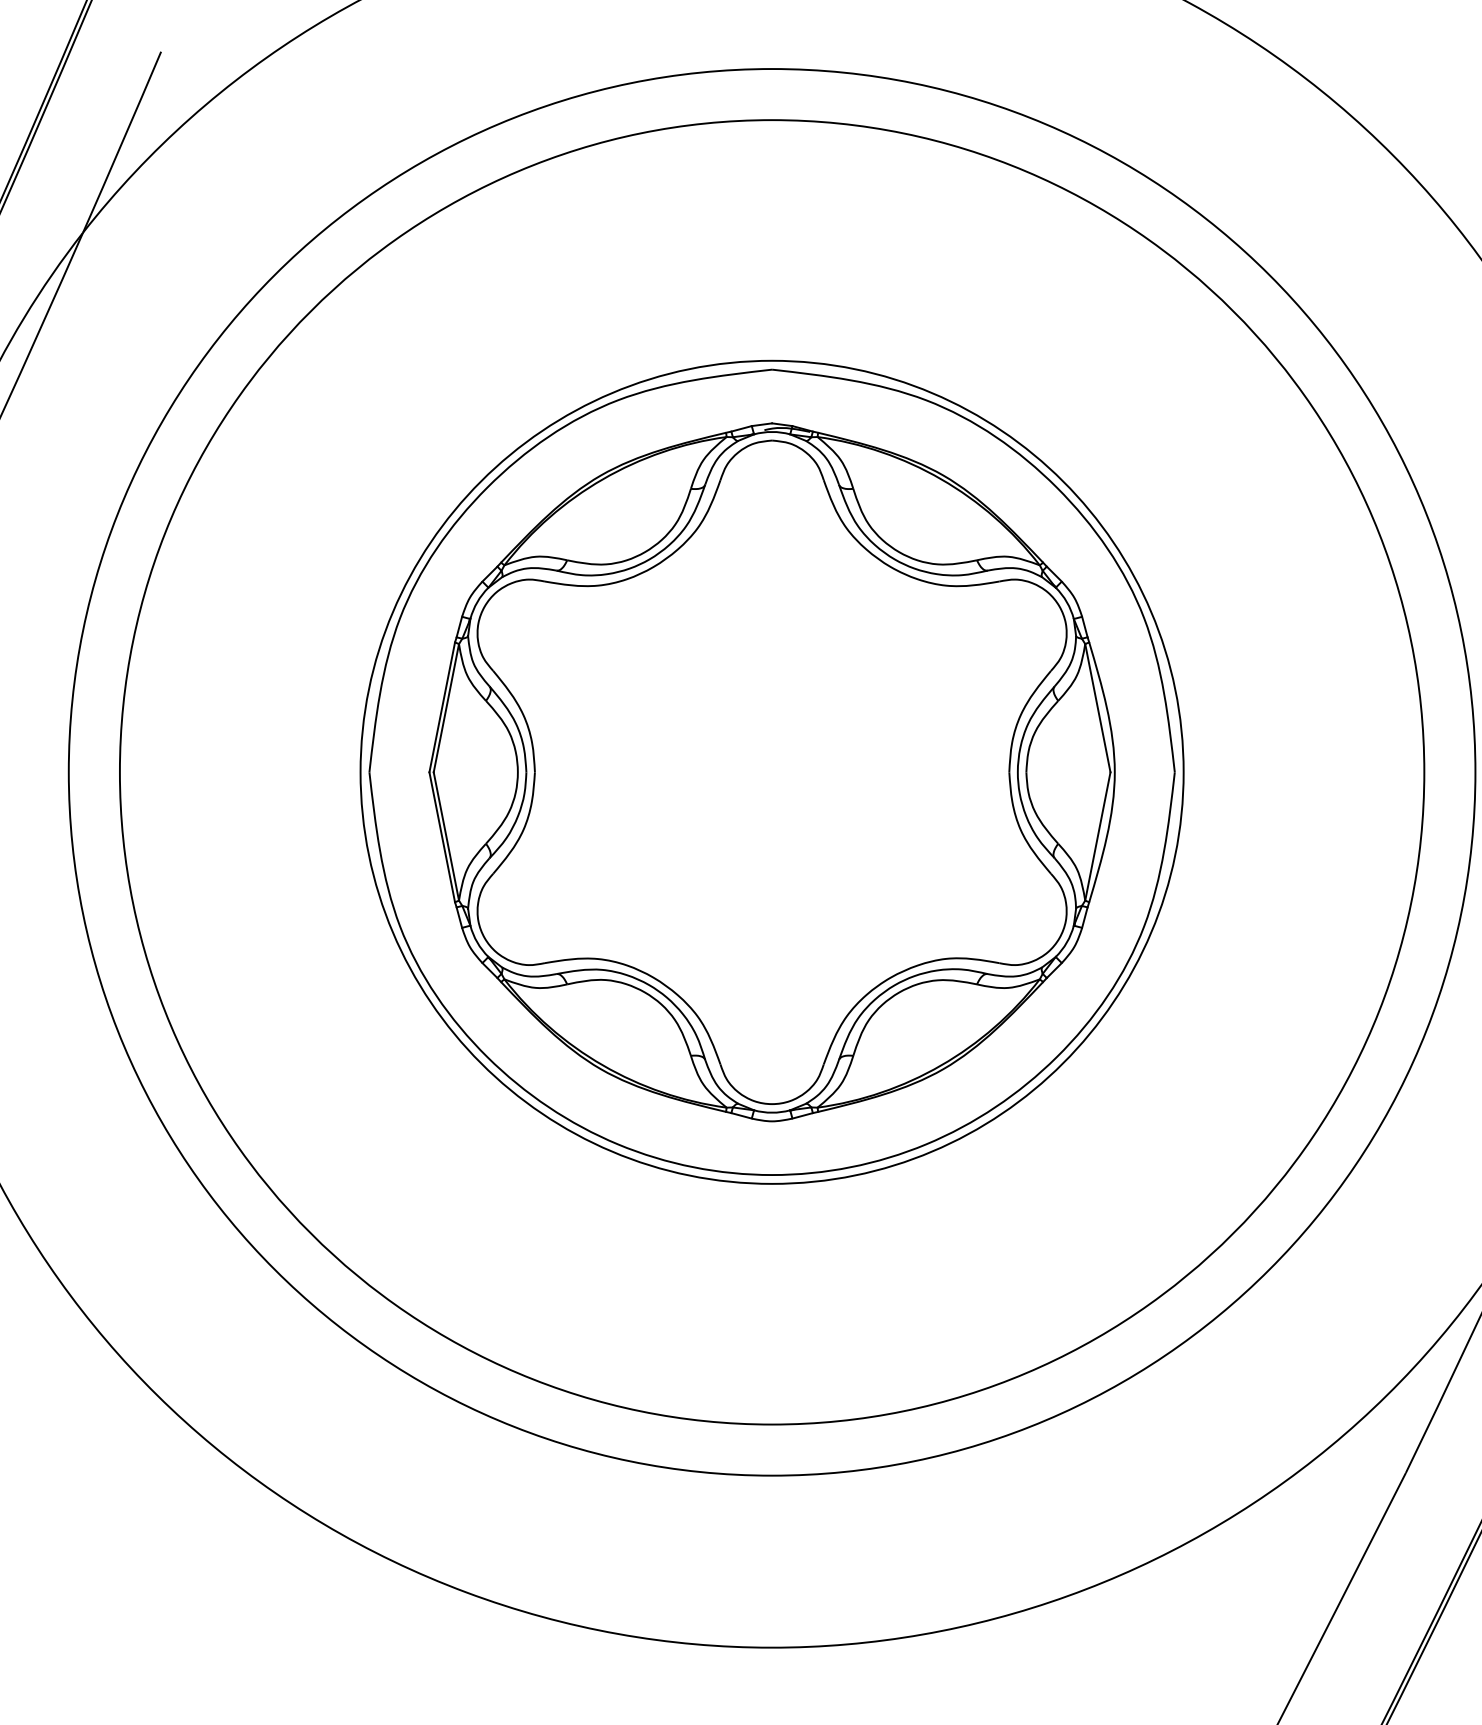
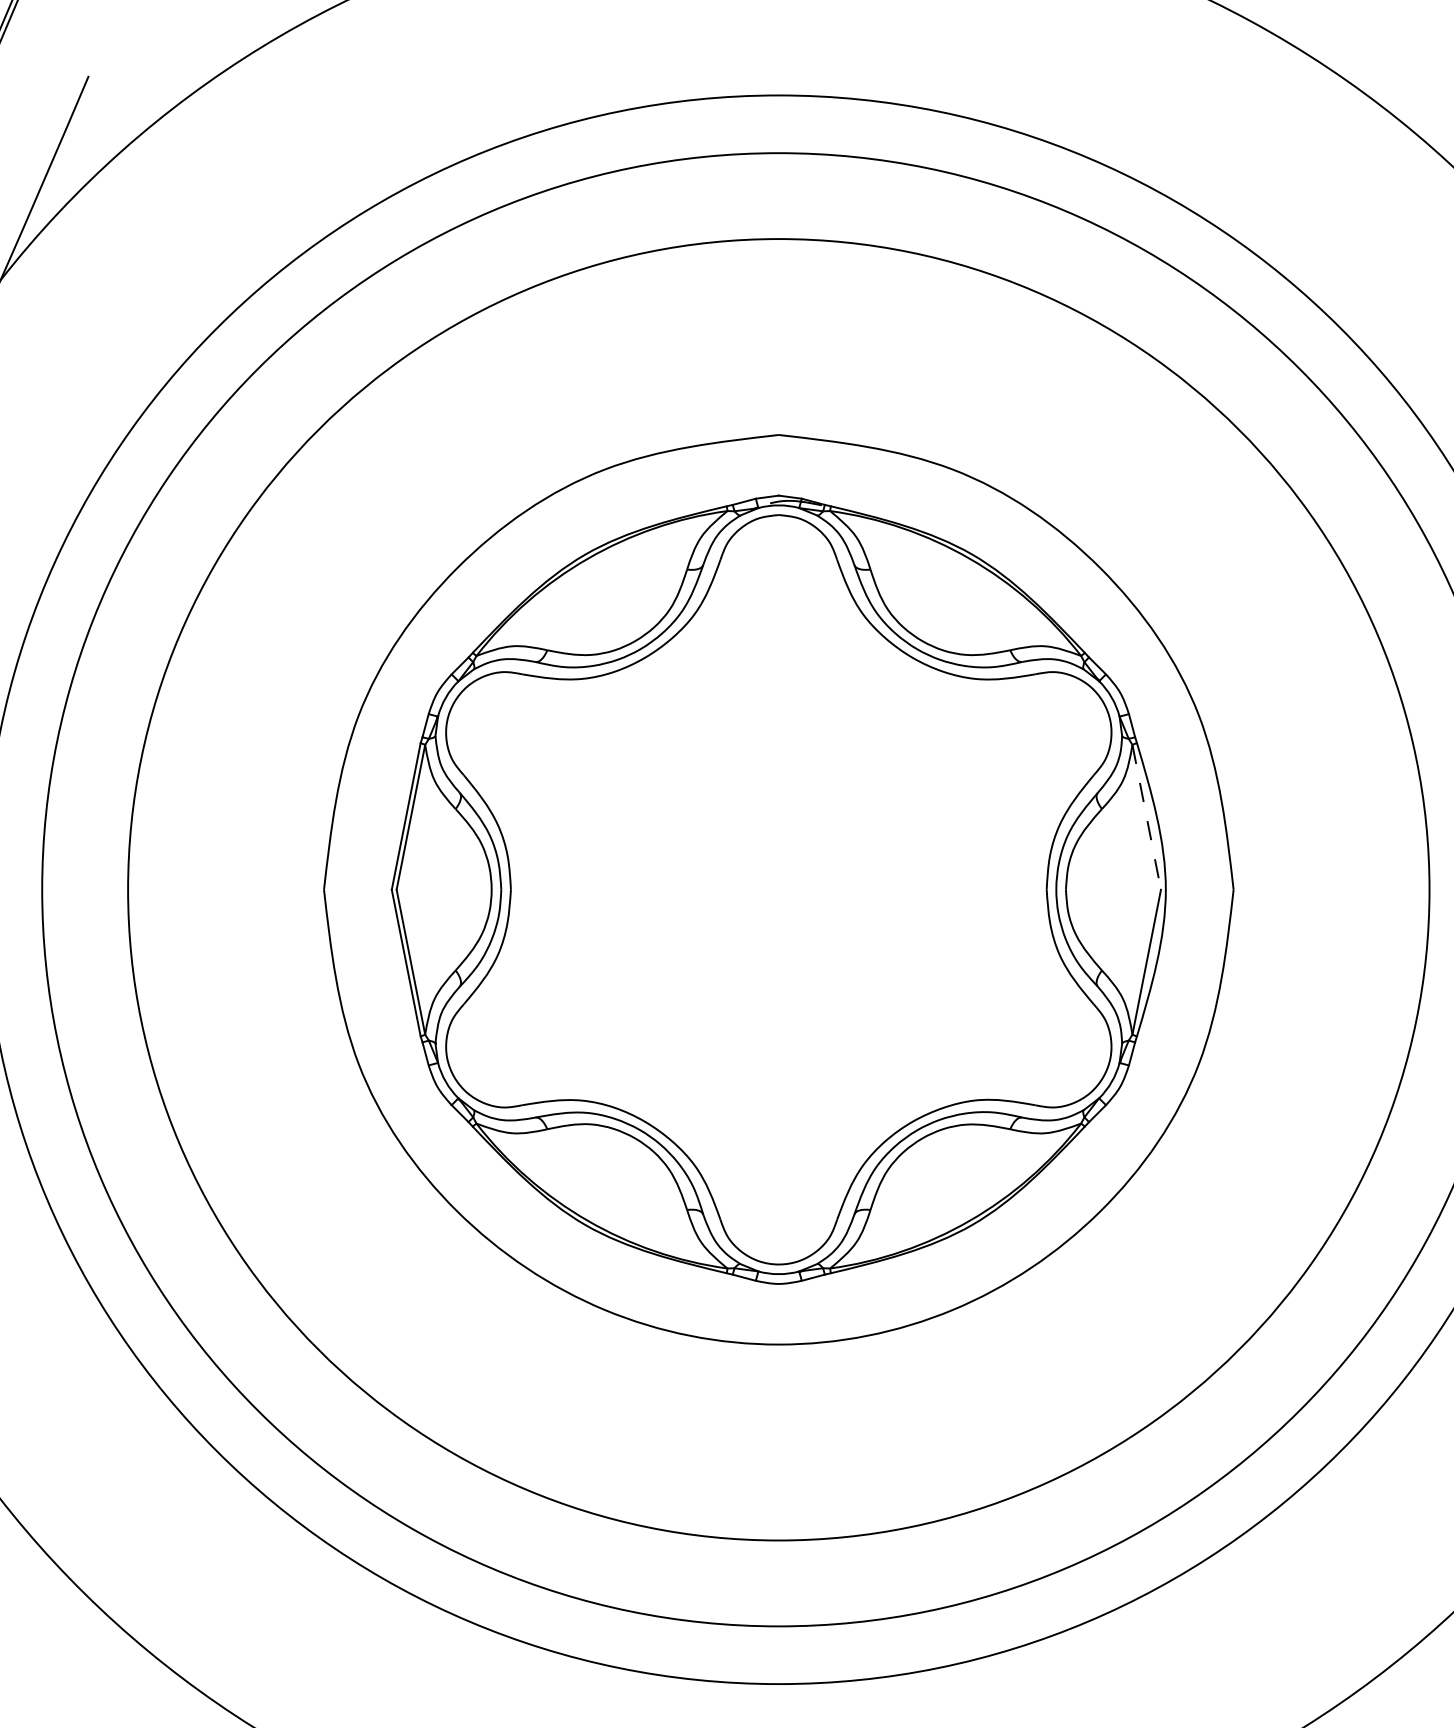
line: (1097, 708) -> (1146, 817), solid -> dashed
circle: (771, 771) -> (778, 888), size x1.4

